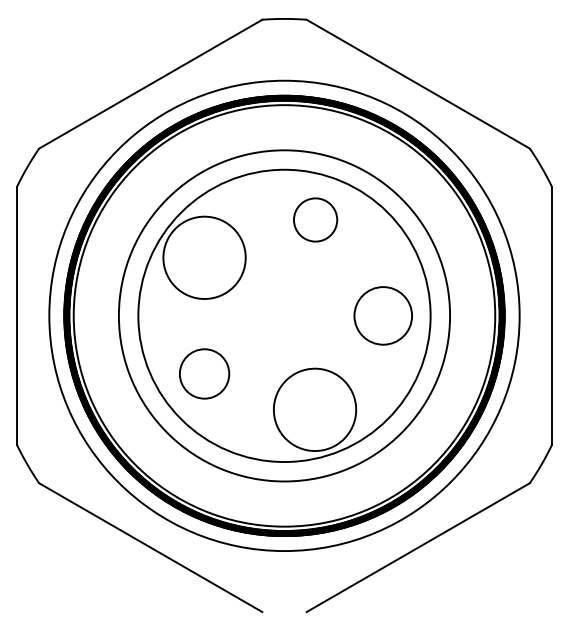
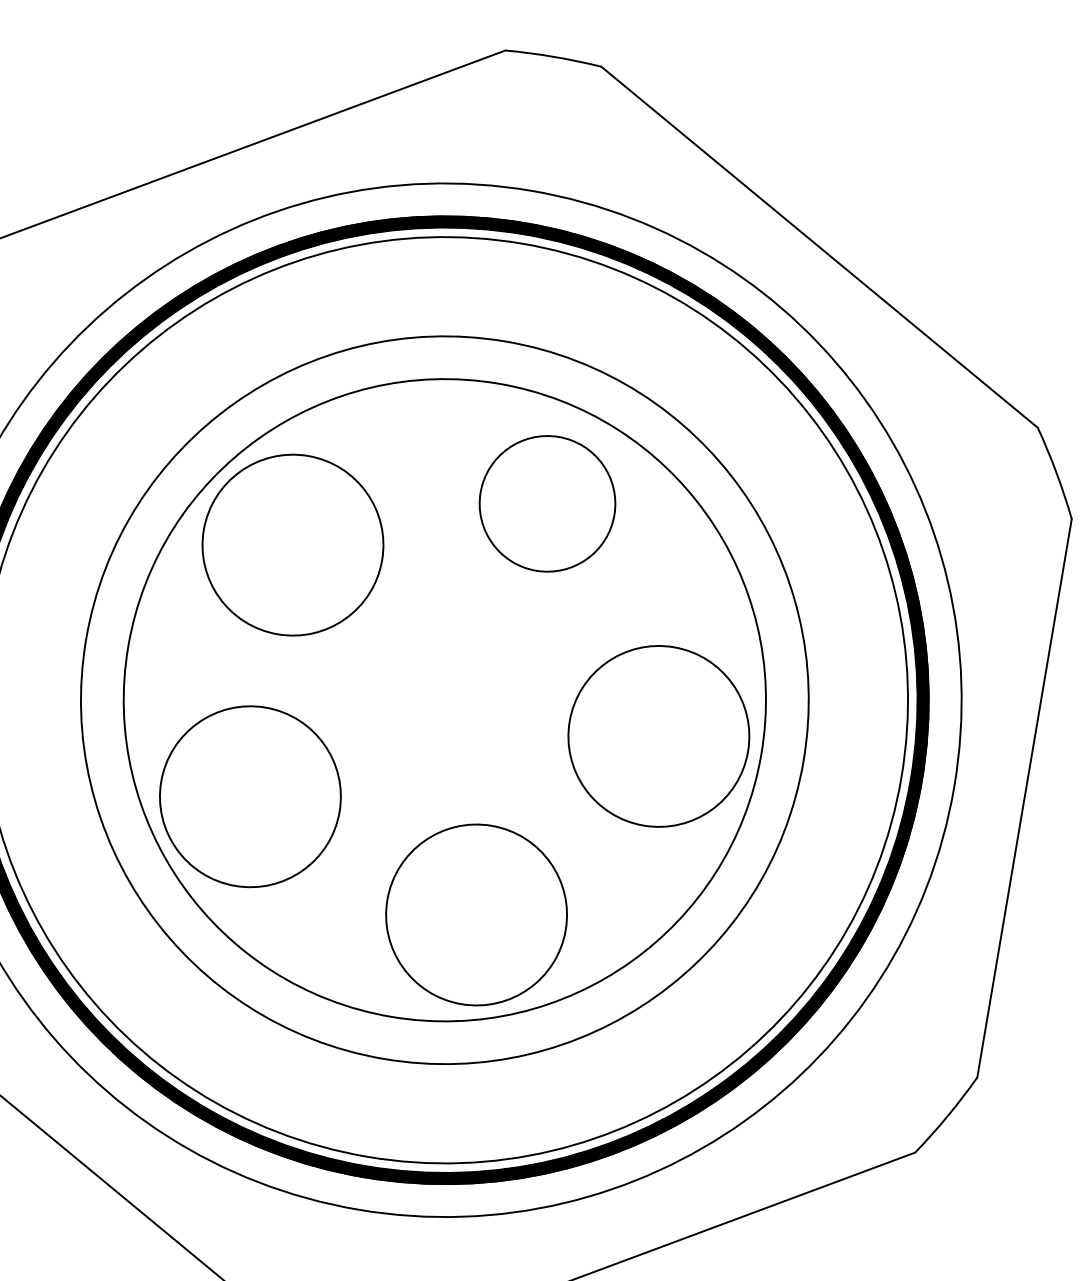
circle: (315, 219) -> (547, 502), size x1.43
circle: (383, 315) -> (659, 735), size x1.43
circle: (204, 373) -> (250, 795), size x1.67

